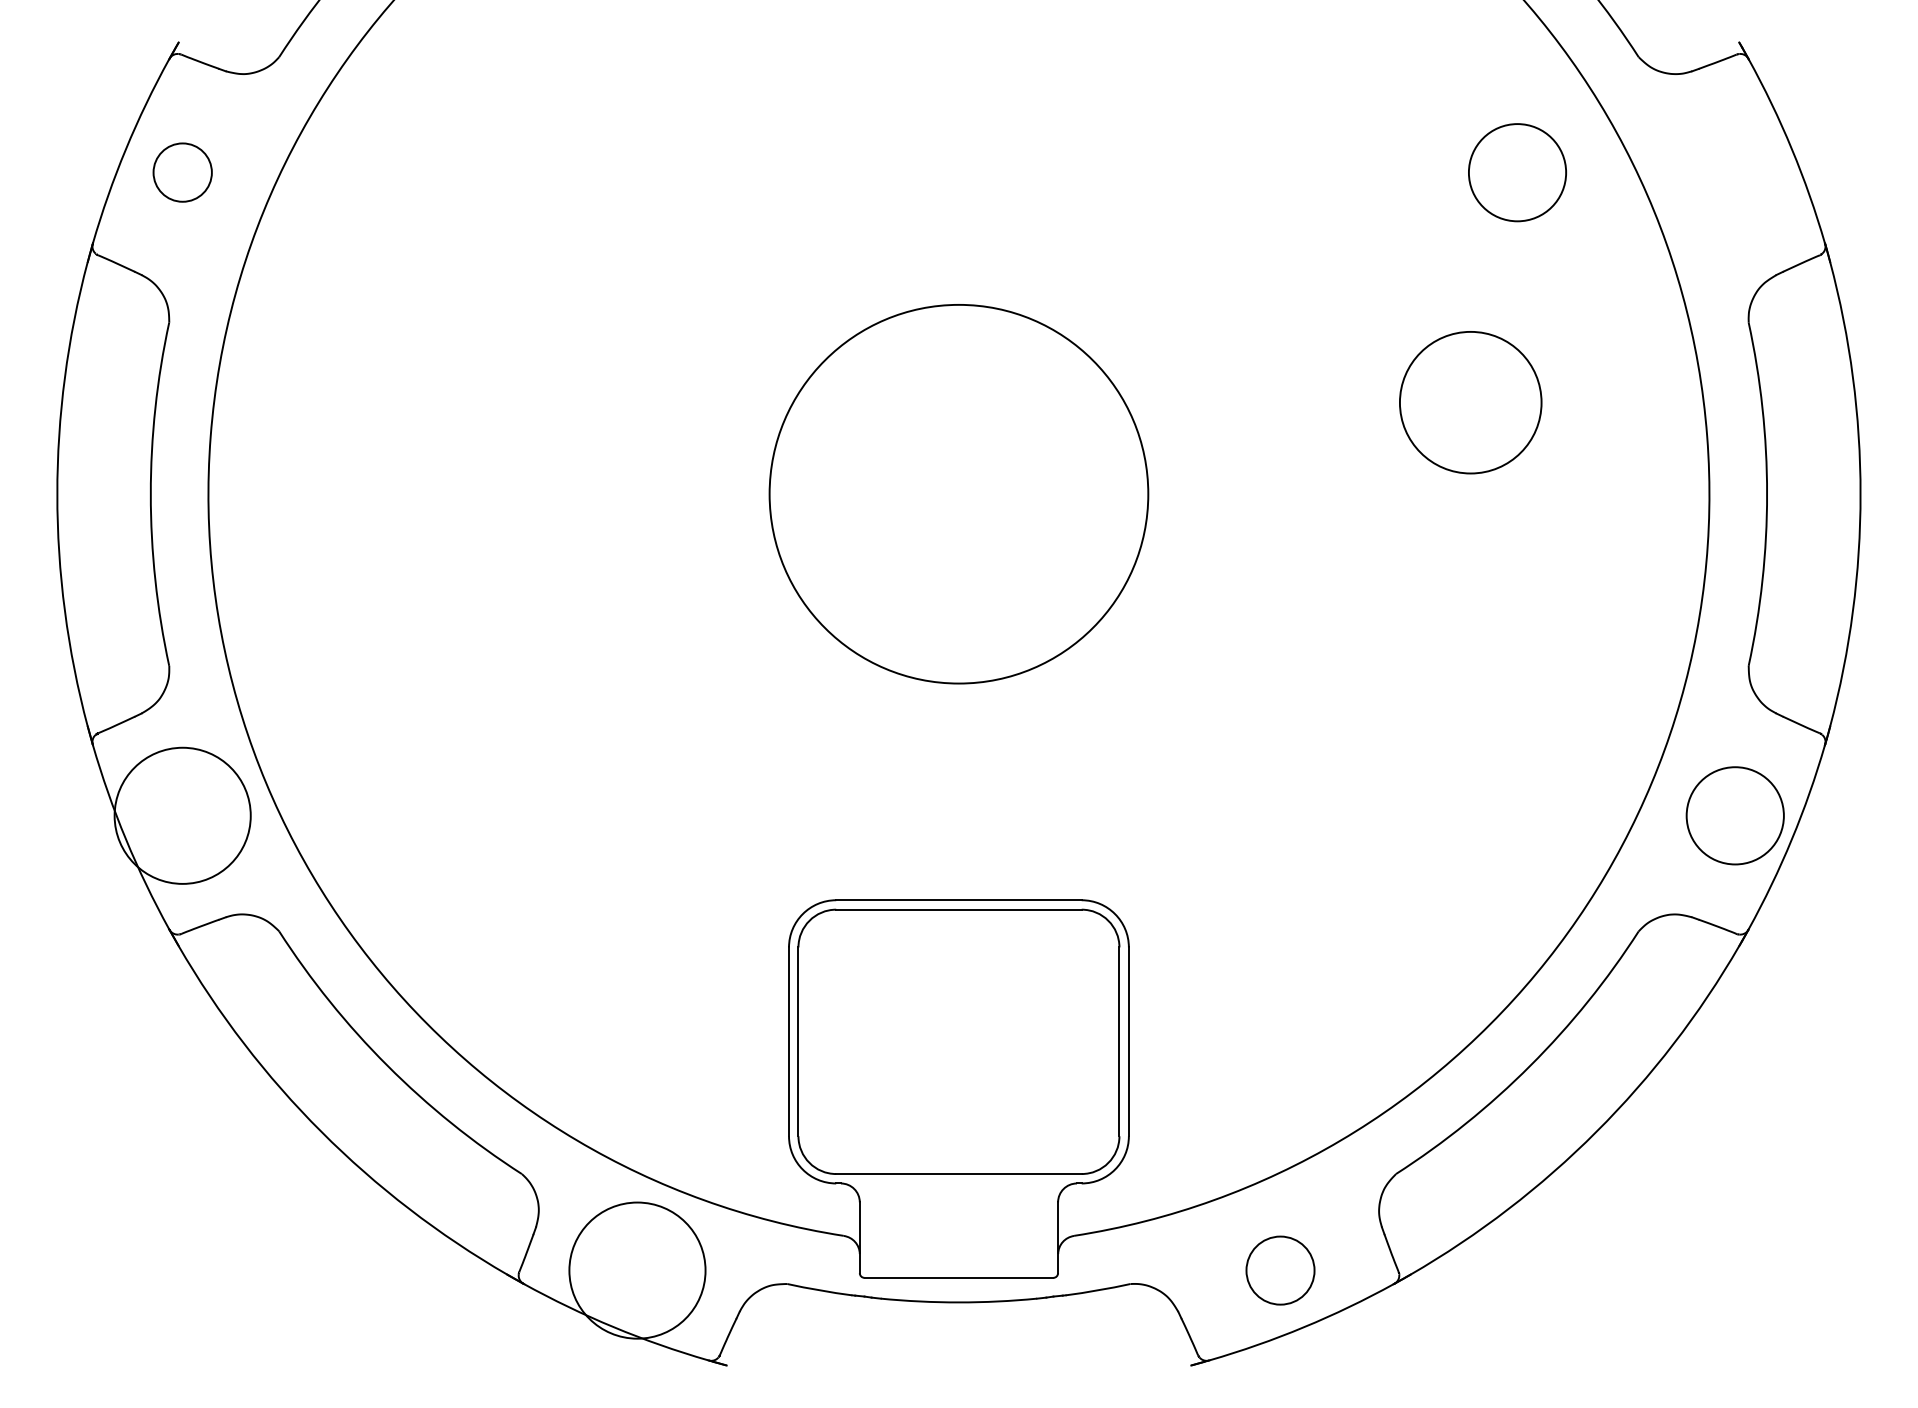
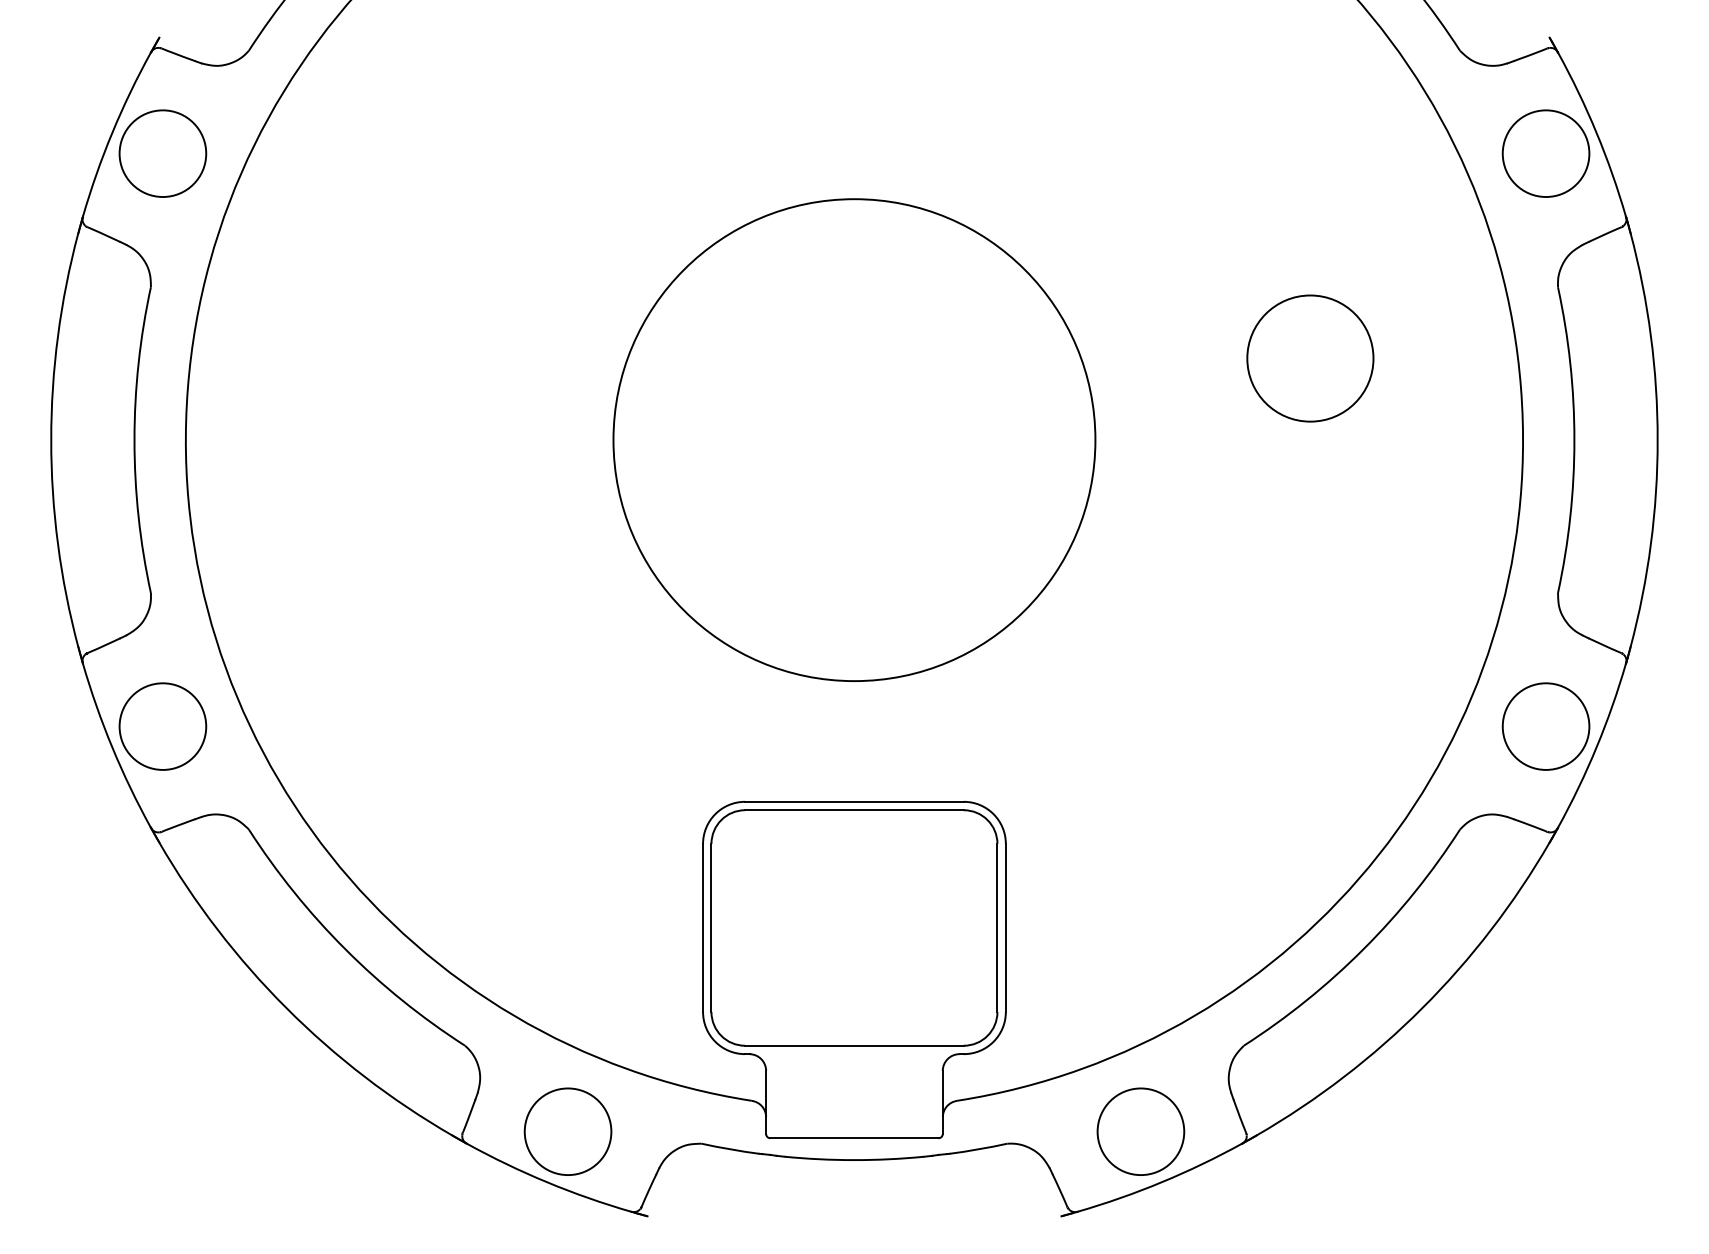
circle: (182, 172) -> (162, 153), size x1.67
circle: (1516, 172) -> (1545, 153), moved
circle: (959, 493) -> (854, 439), size x1.43
circle: (182, 815) -> (162, 726), size x0.71
circle: (636, 1270) -> (567, 1131), size x0.71
circle: (1280, 1270) -> (1140, 1131), size x1.43

